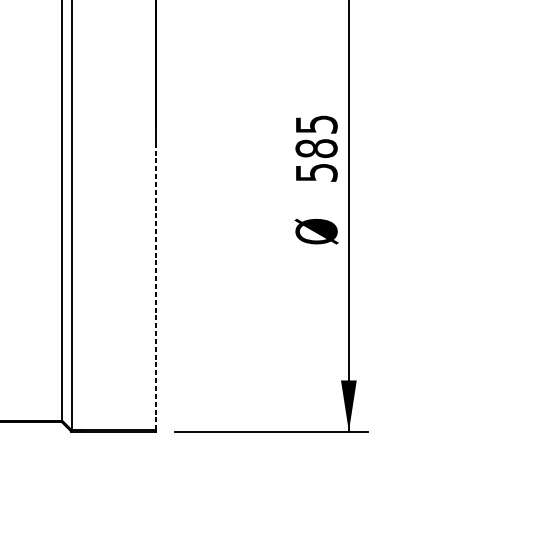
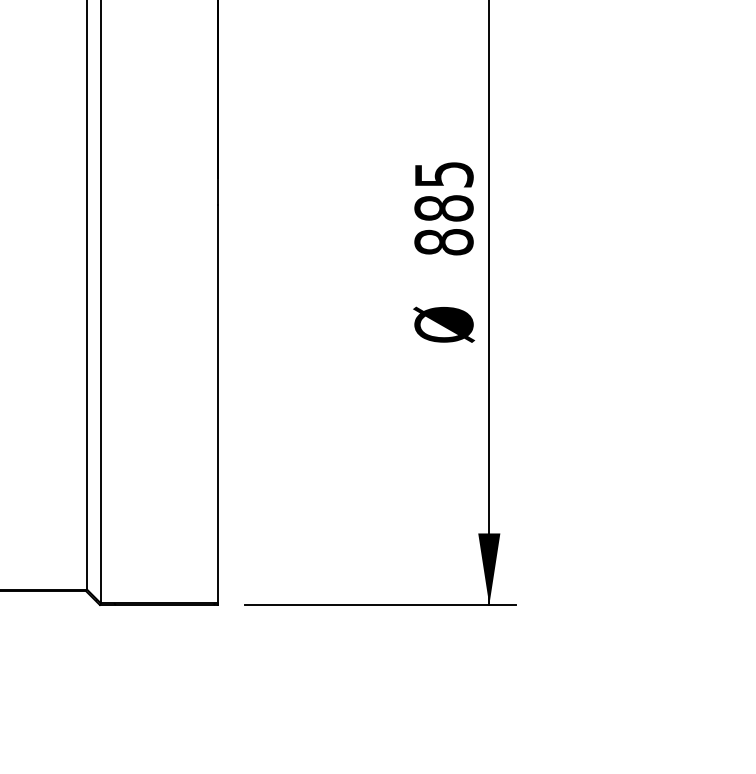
text: (316, 172) -> (443, 242), 585 -> 885
line: (155, 287) -> (218, 403), dashed -> solid

